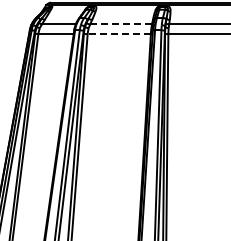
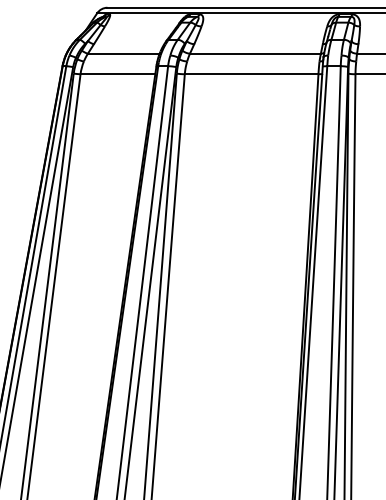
line: (121, 24) -> (256, 53), dashed -> solid
line: (119, 34) -> (252, 74), dashed -> solid

